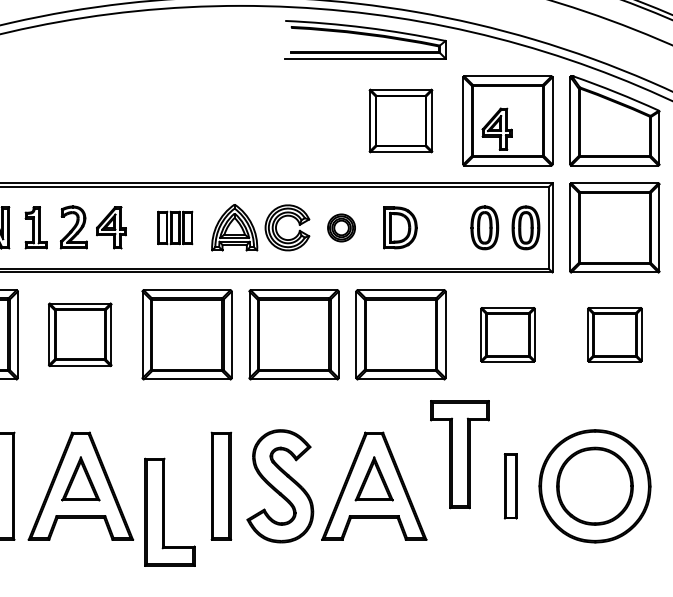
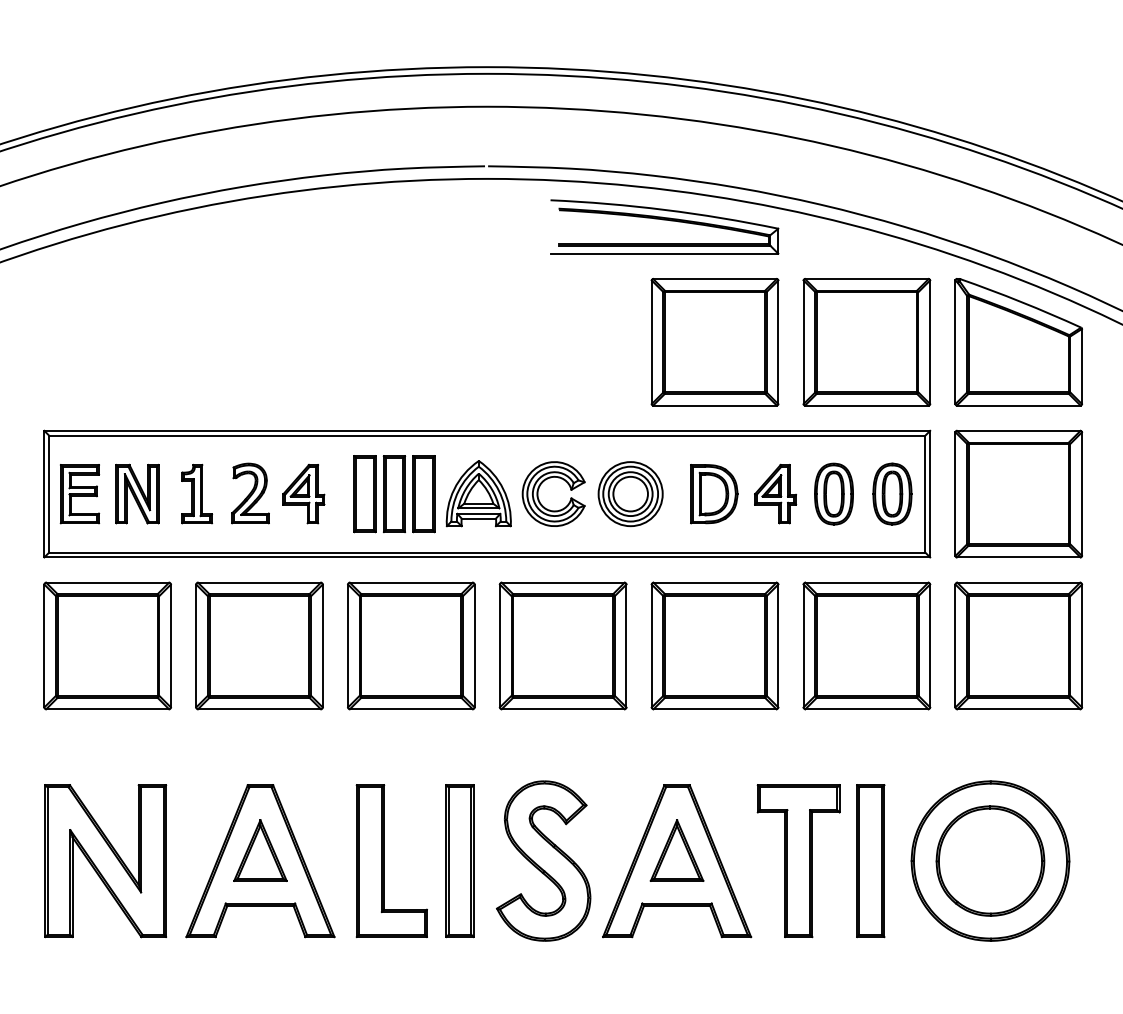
part: (400, 121) -> (714, 342), size x1.43
part: (497, 128) -> (775, 493), moved
part: (175, 228) -> (394, 494), size x1.67
part: (341, 228) -> (630, 494), size x1.67
part: (80, 334) -> (259, 645), size x1.43
part: (507, 334) -> (866, 645), size x1.67
part: (614, 334) -> (1018, 645), size x1.67
part: (459, 454) -> (798, 861), moved
part: (510, 486) -> (870, 861), size x1.67
part: (164, 512) -> (384, 861), moved

